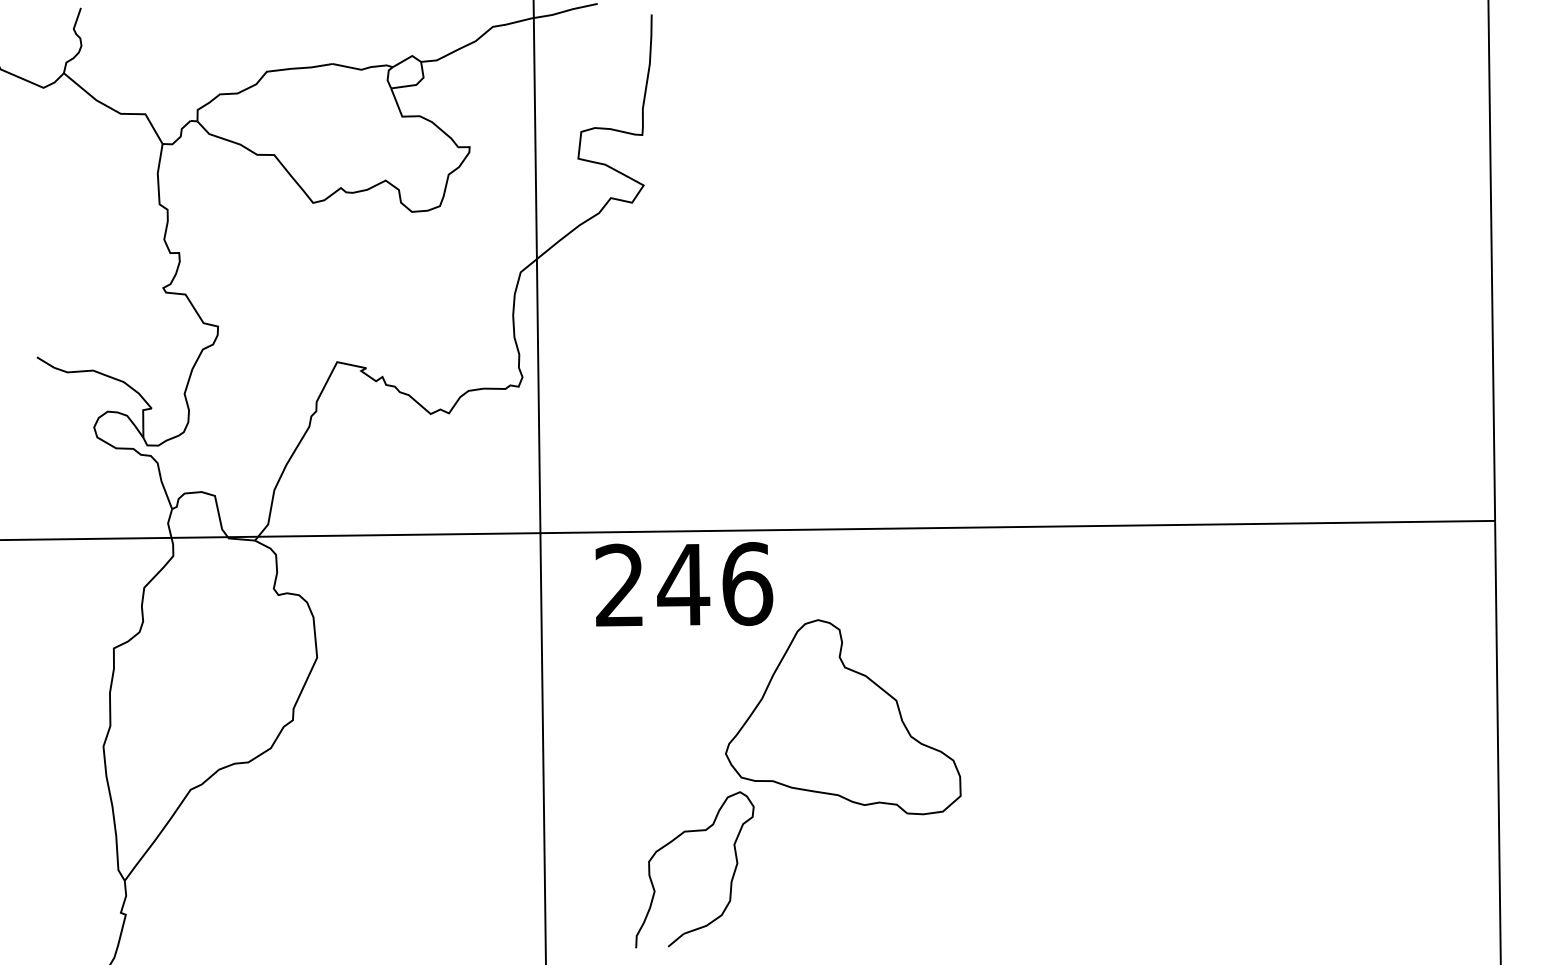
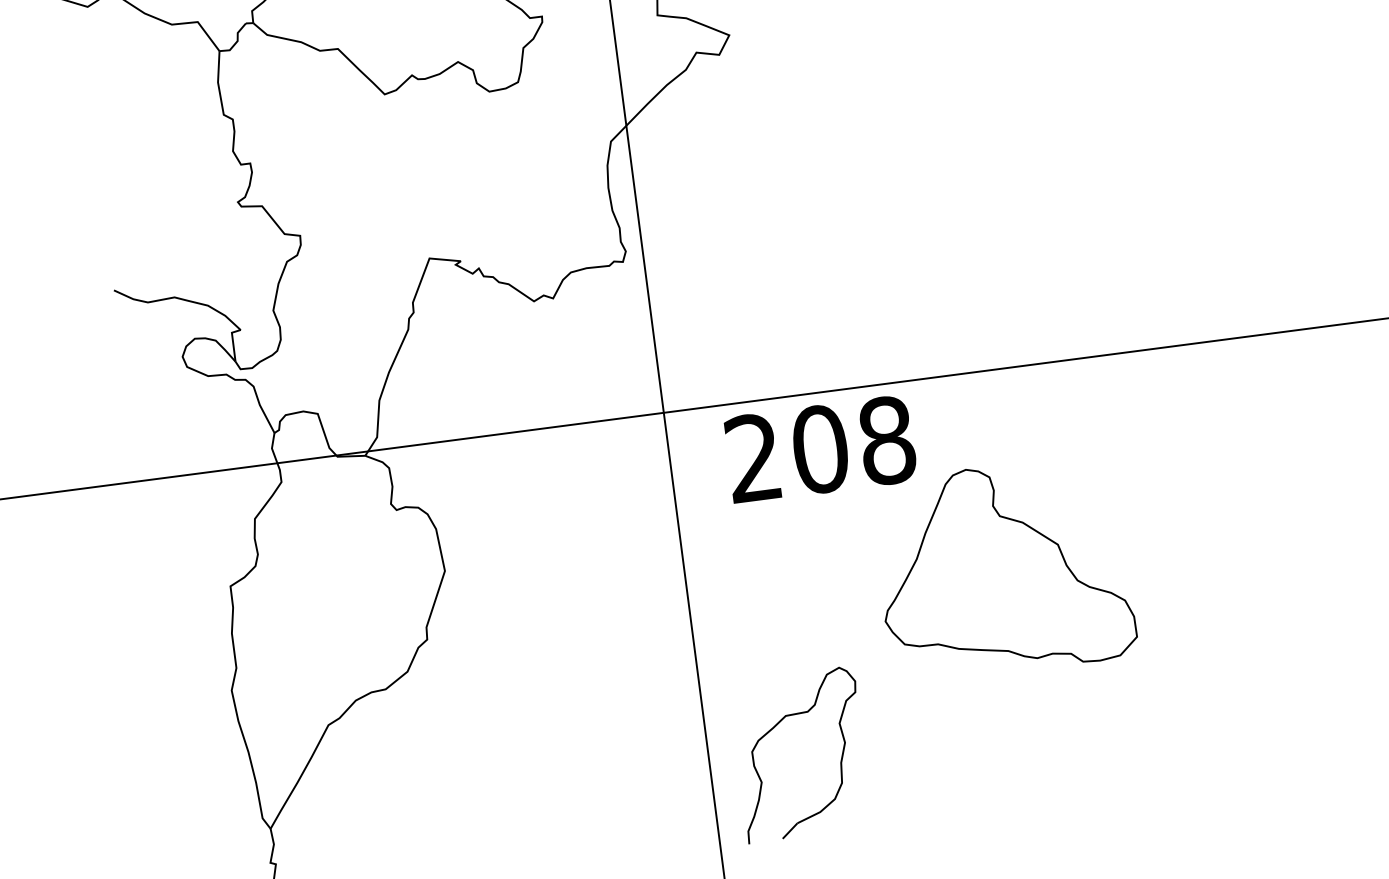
text: (715, 584) -> (853, 445), 246 -> 208
part: (673, 841) -> (775, 727), moved

